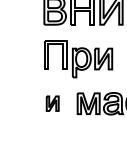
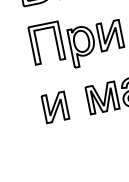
part: (52, 103) -> (55, 107), size x1.43

